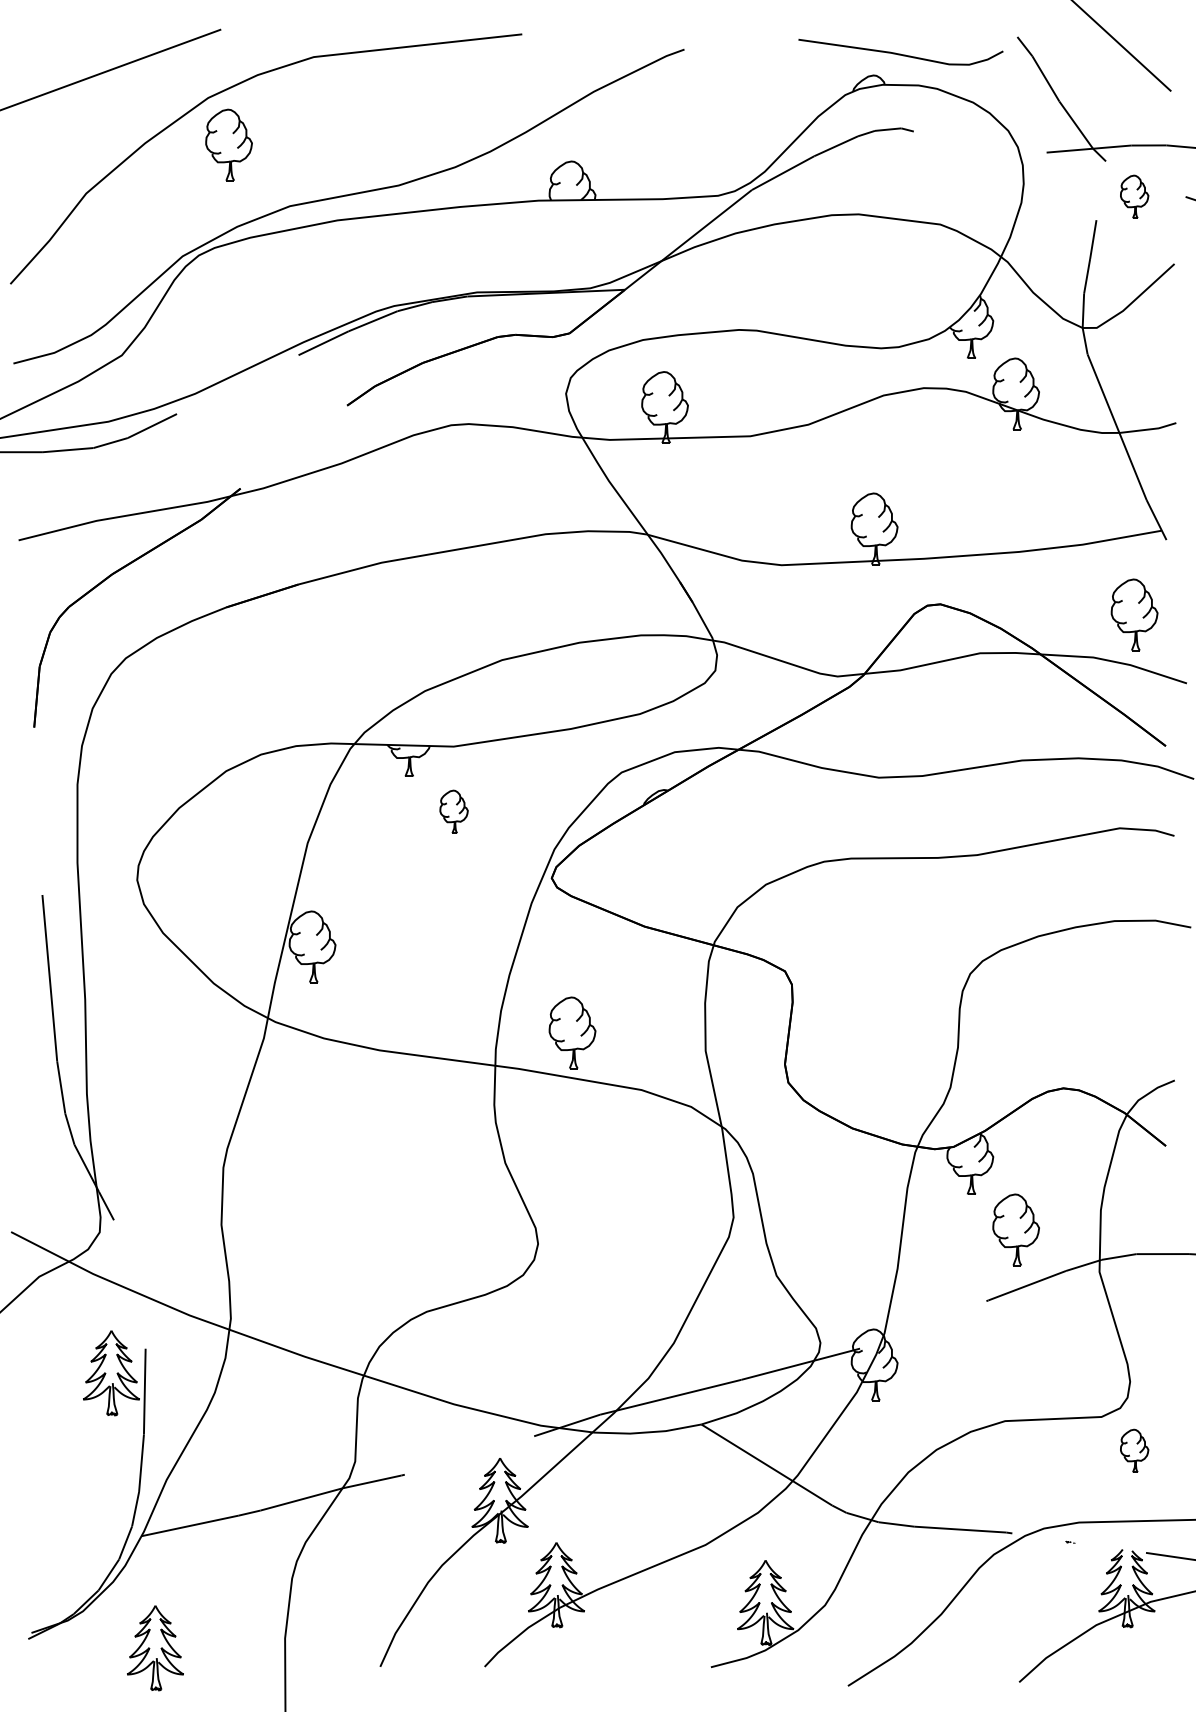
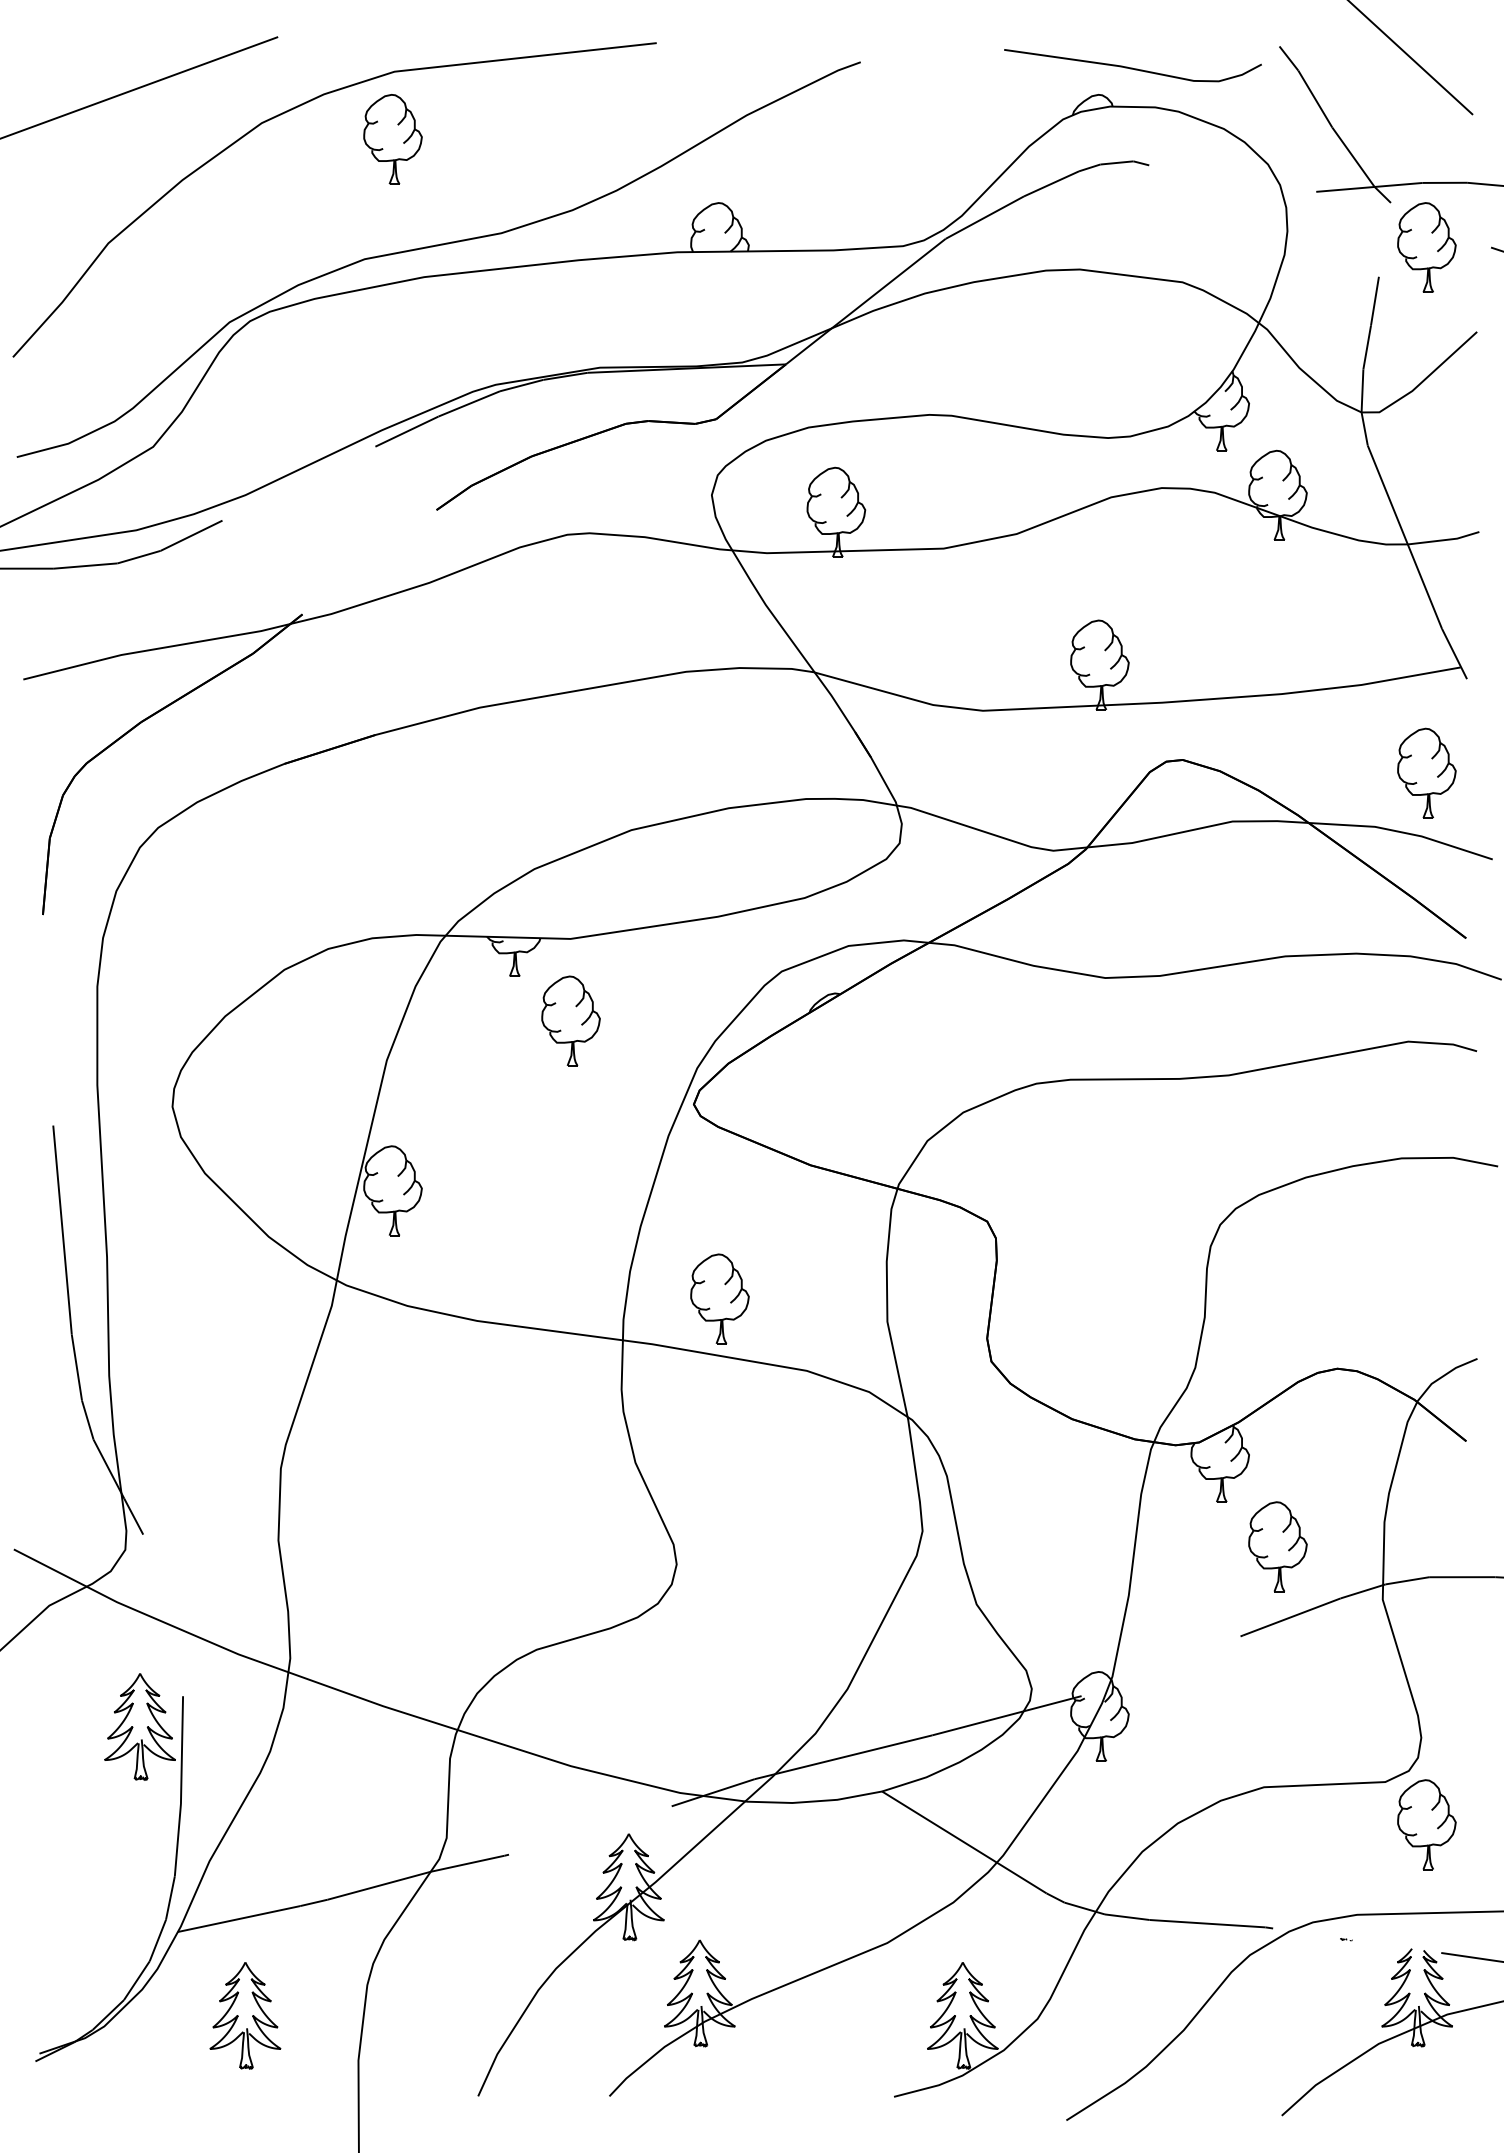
part: (228, 145) -> (392, 139), moved
part: (1134, 196) -> (1426, 247), size x1.67
part: (453, 811) -> (570, 1020), size x1.67
part: (1134, 1450) -> (1426, 1824), size x1.67
part: (155, 1647) -> (245, 2015), moved

